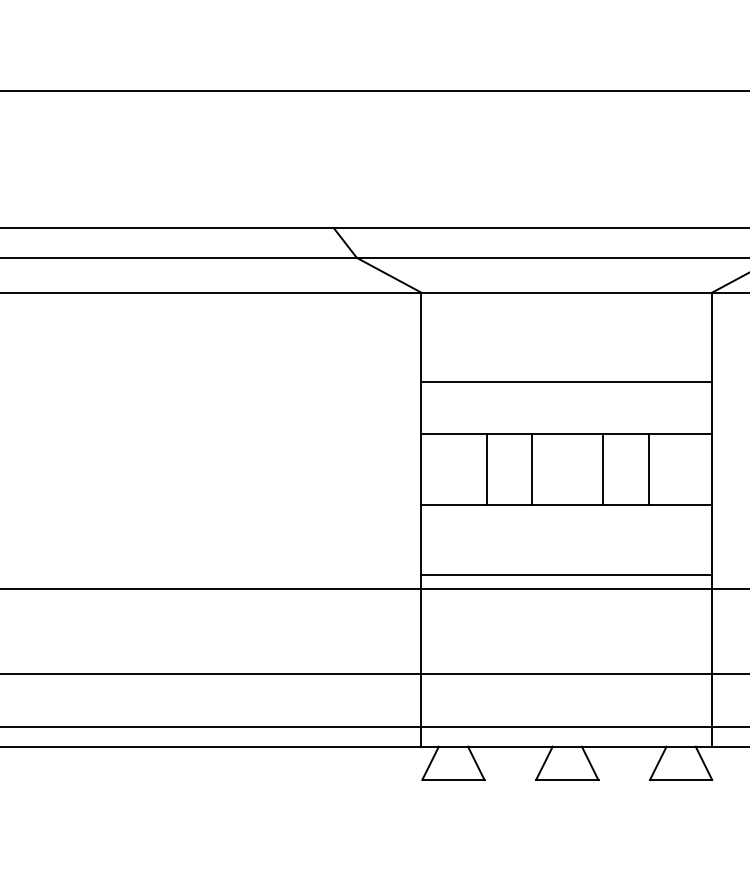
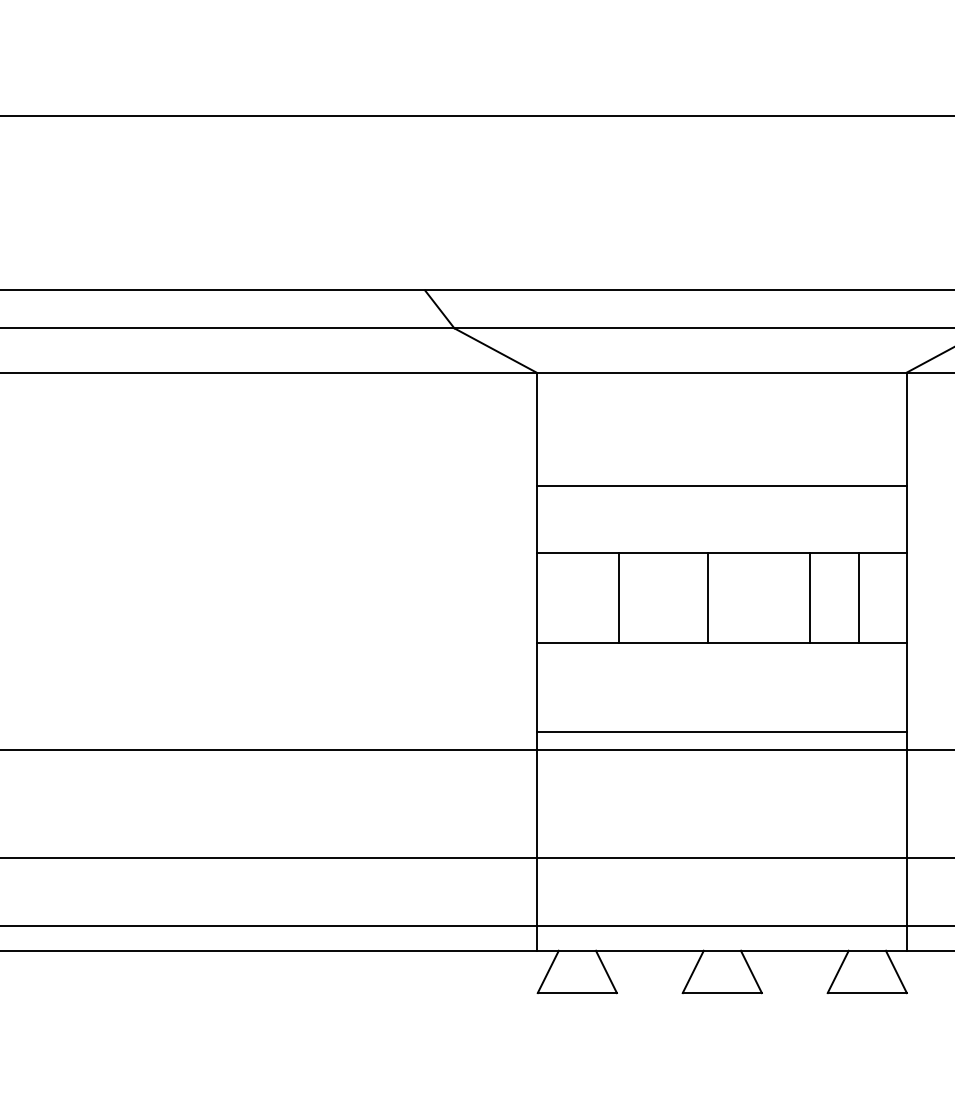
line: (532, 469) -> (708, 597), moved
line: (602, 469) -> (809, 597), moved
line: (648, 469) -> (858, 597), moved

